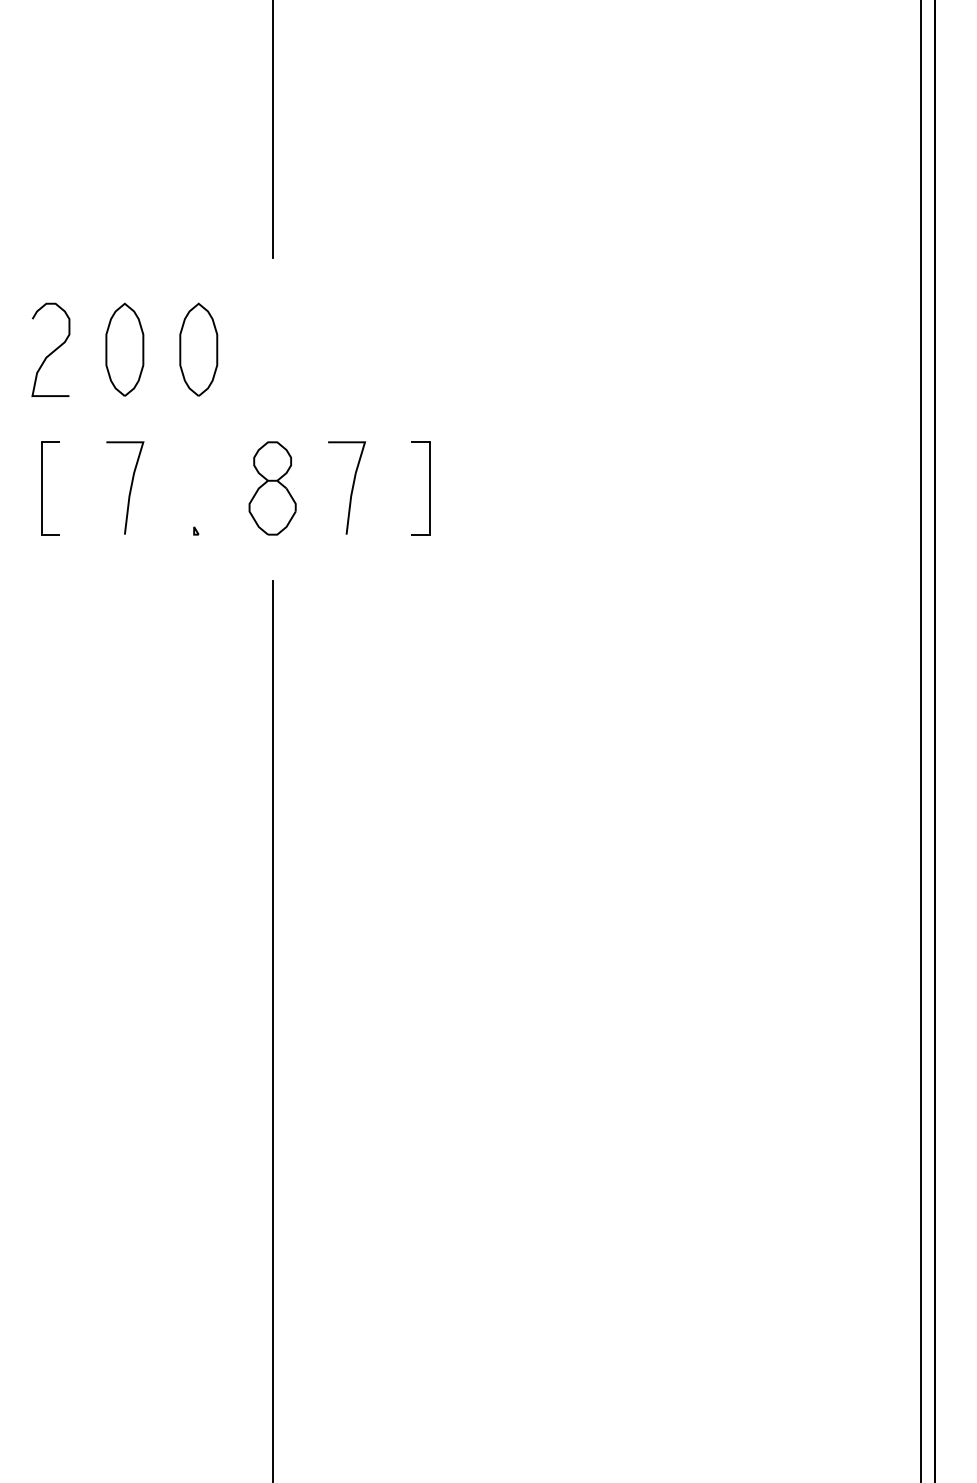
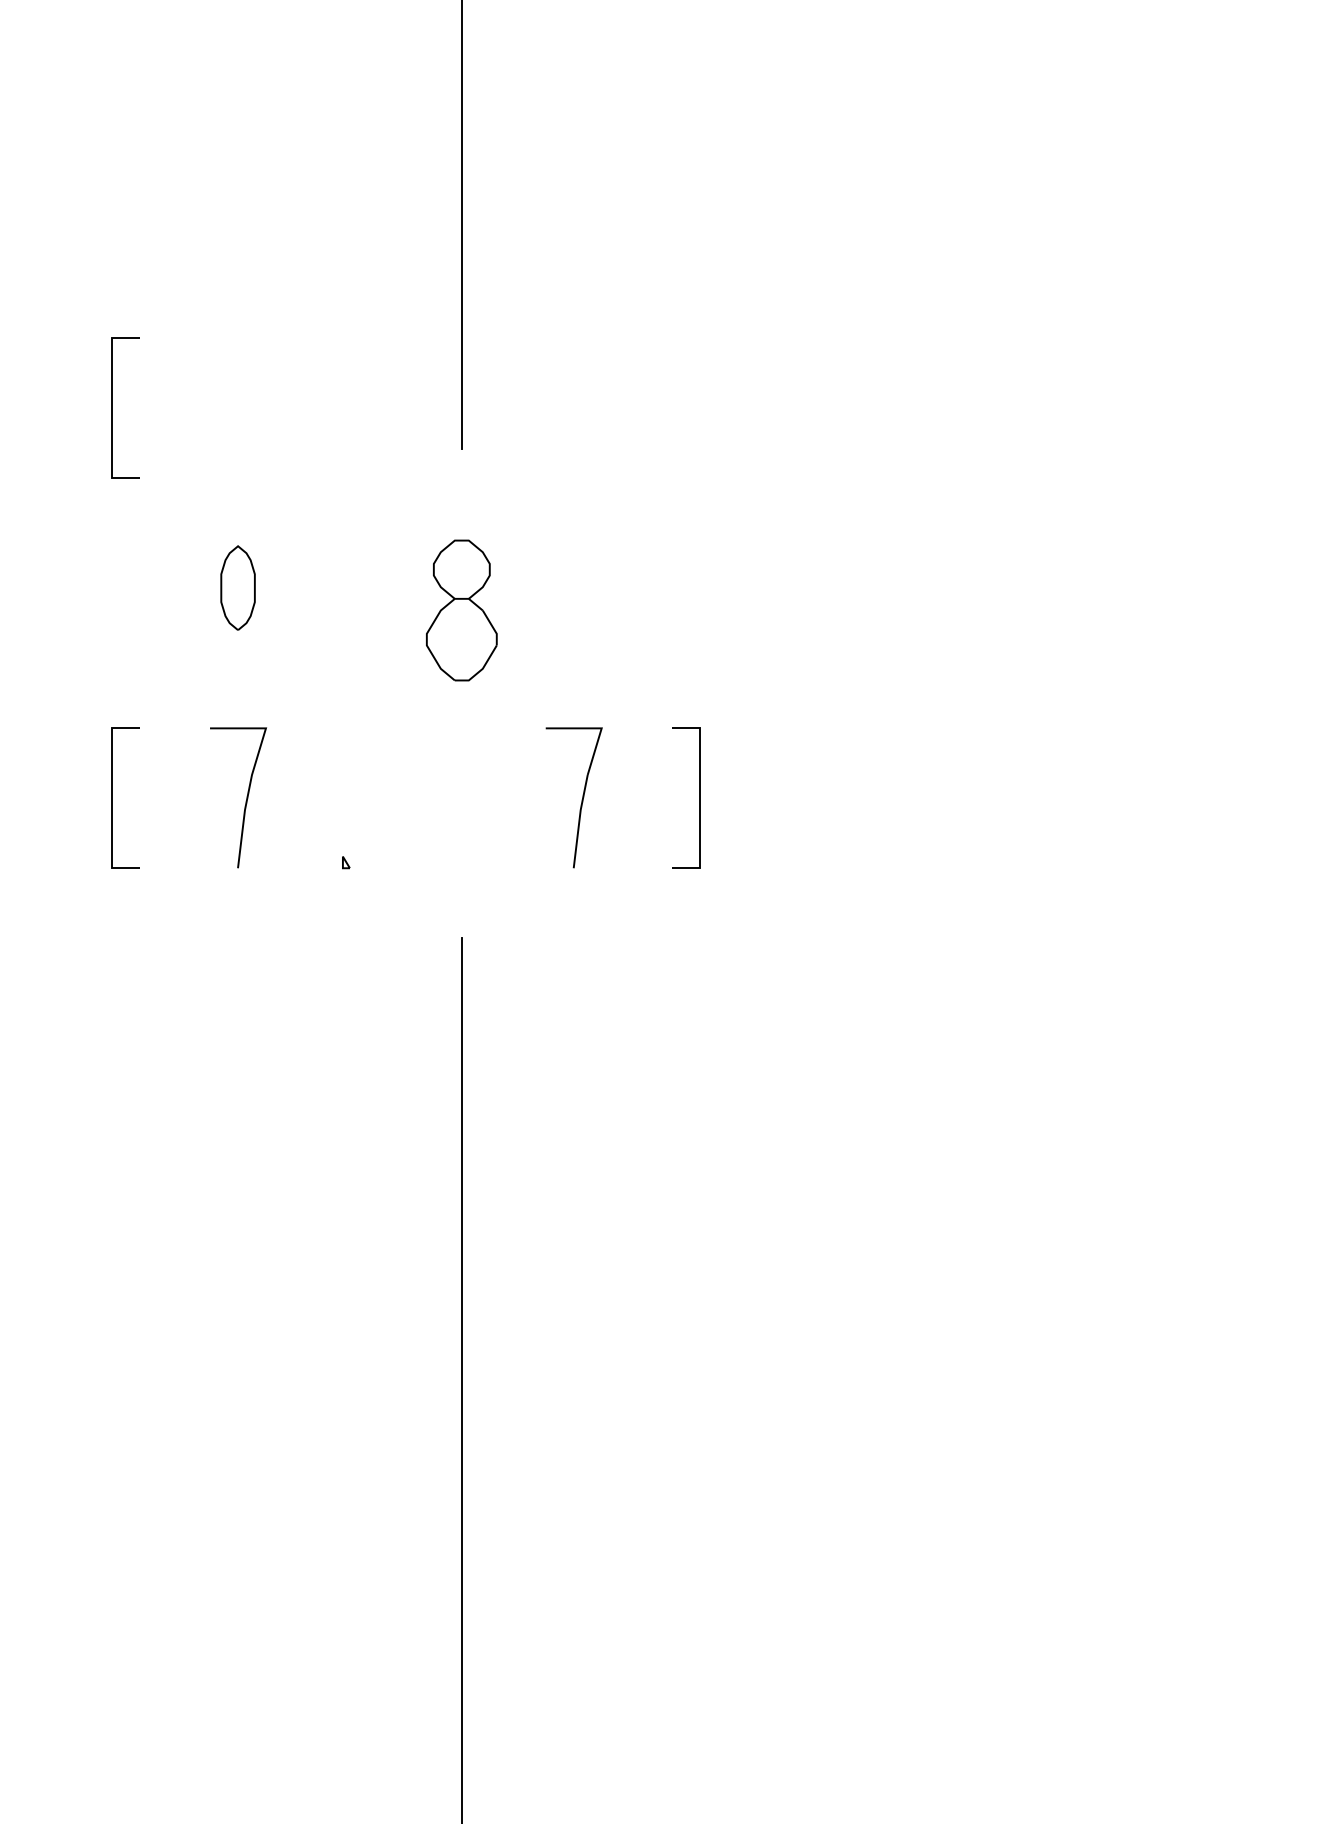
line: (42, 230) -> (113, 407), added
part: (124, 349) -> (237, 587), size x0.6
part: (198, 349) -> (349, 587), removed
curve: (52, 351) -> (128, 590), removed
part: (272, 488) -> (461, 610), moved

